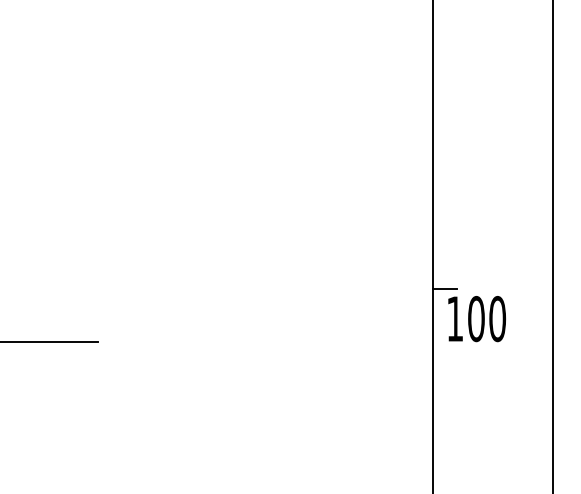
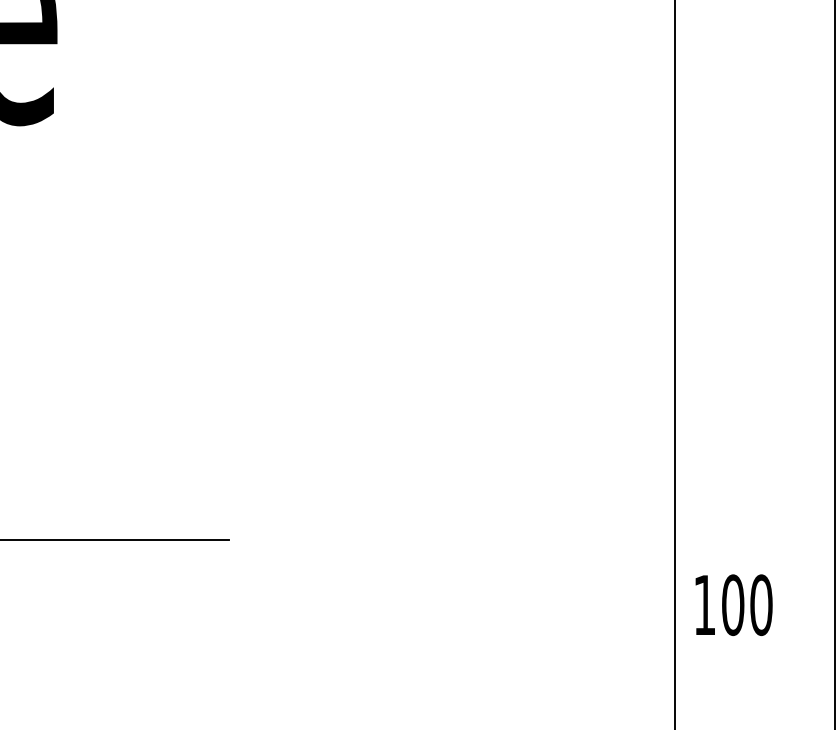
line: (444, 288) -> (690, 469), removed
text: (476, 318) -> (733, 604), moved

